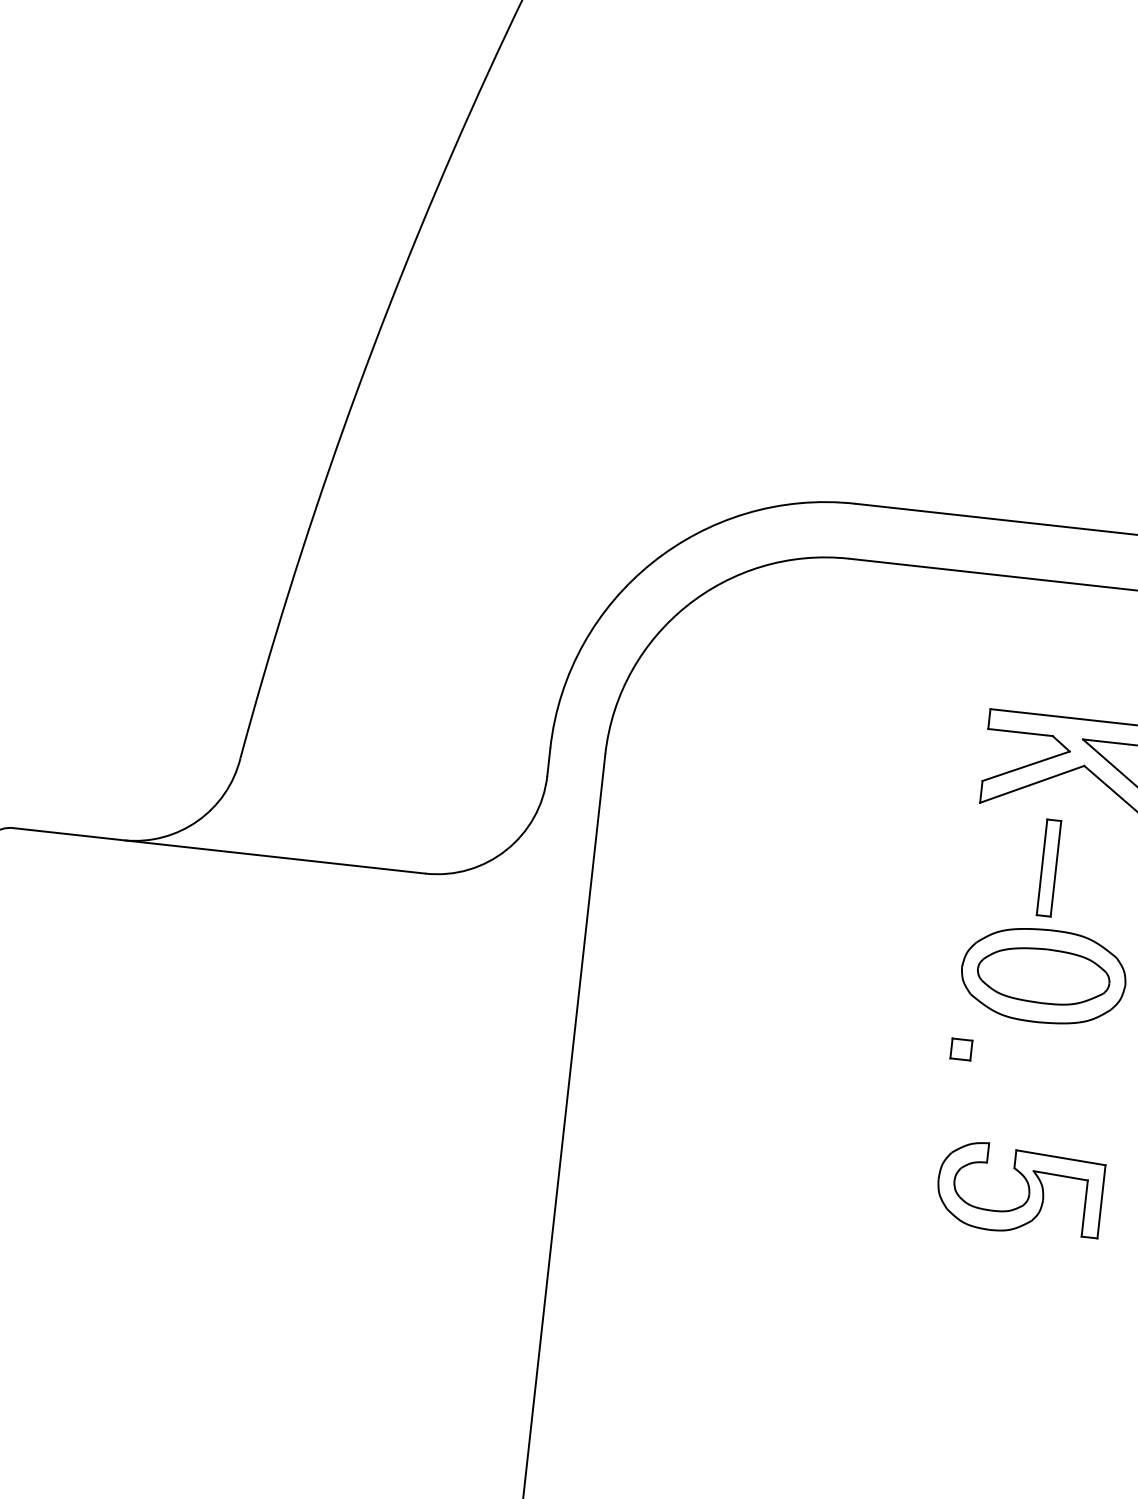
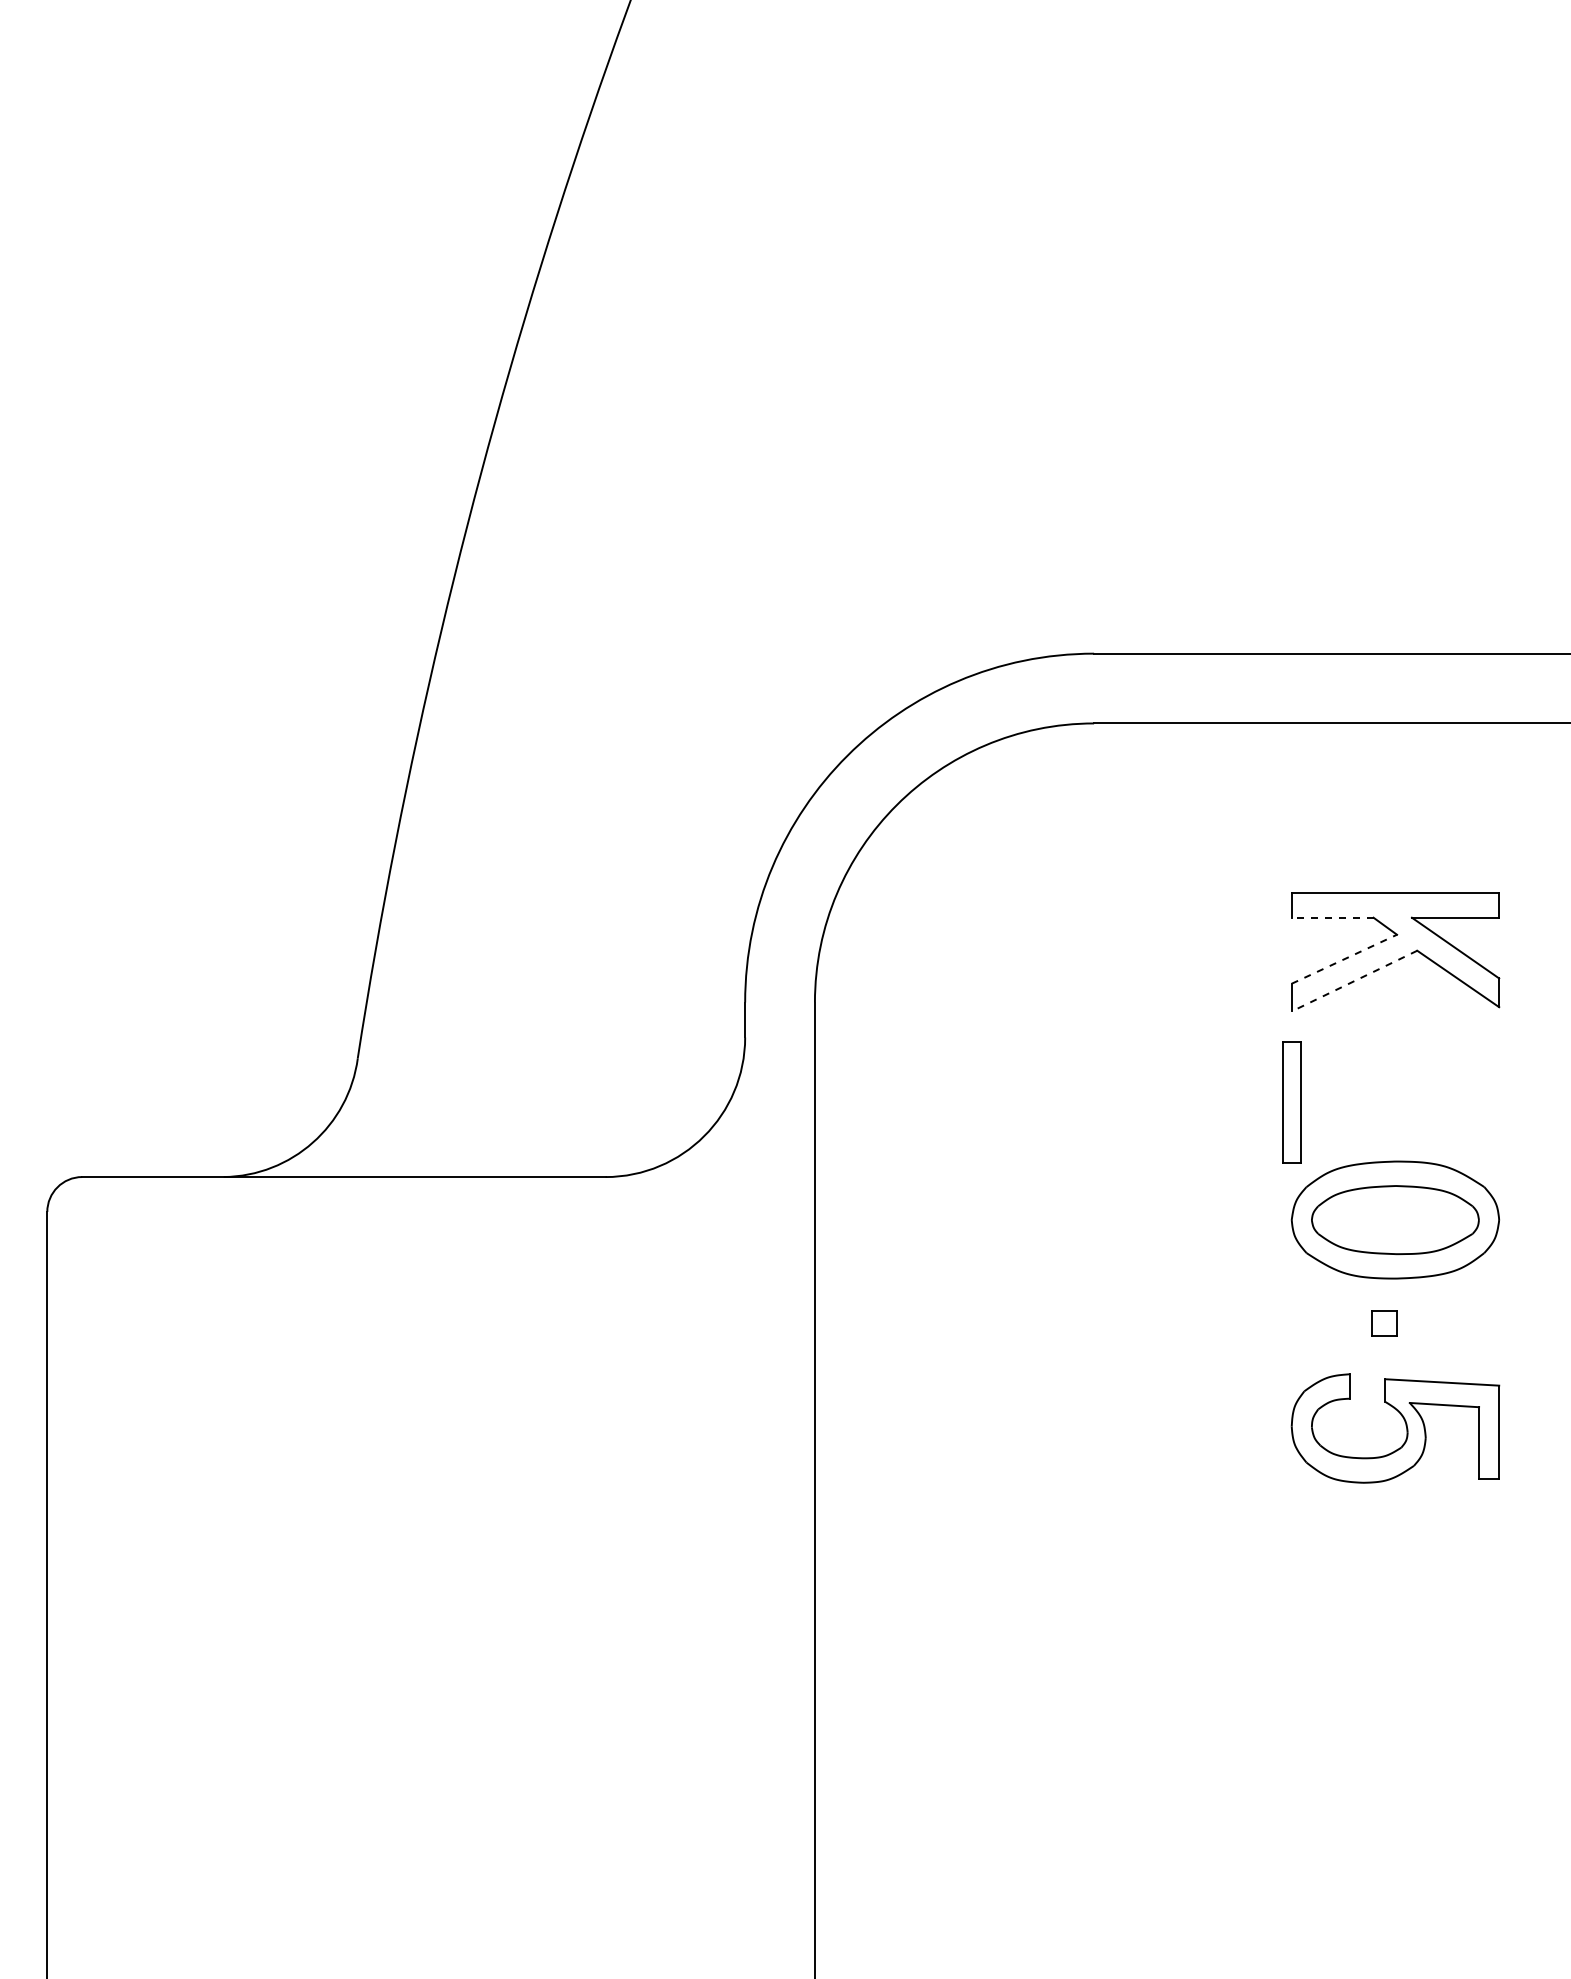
line: (1020, 732) -> (1332, 917), solid -> dashed
line: (1026, 766) -> (1344, 959), solid -> dashed
line: (1032, 784) -> (1354, 981), solid -> dashed
part: (1048, 867) -> (1291, 1102), moved
part: (961, 1049) -> (1384, 1323), moved
part: (1028, 1188) -> (1405, 1425), moved

